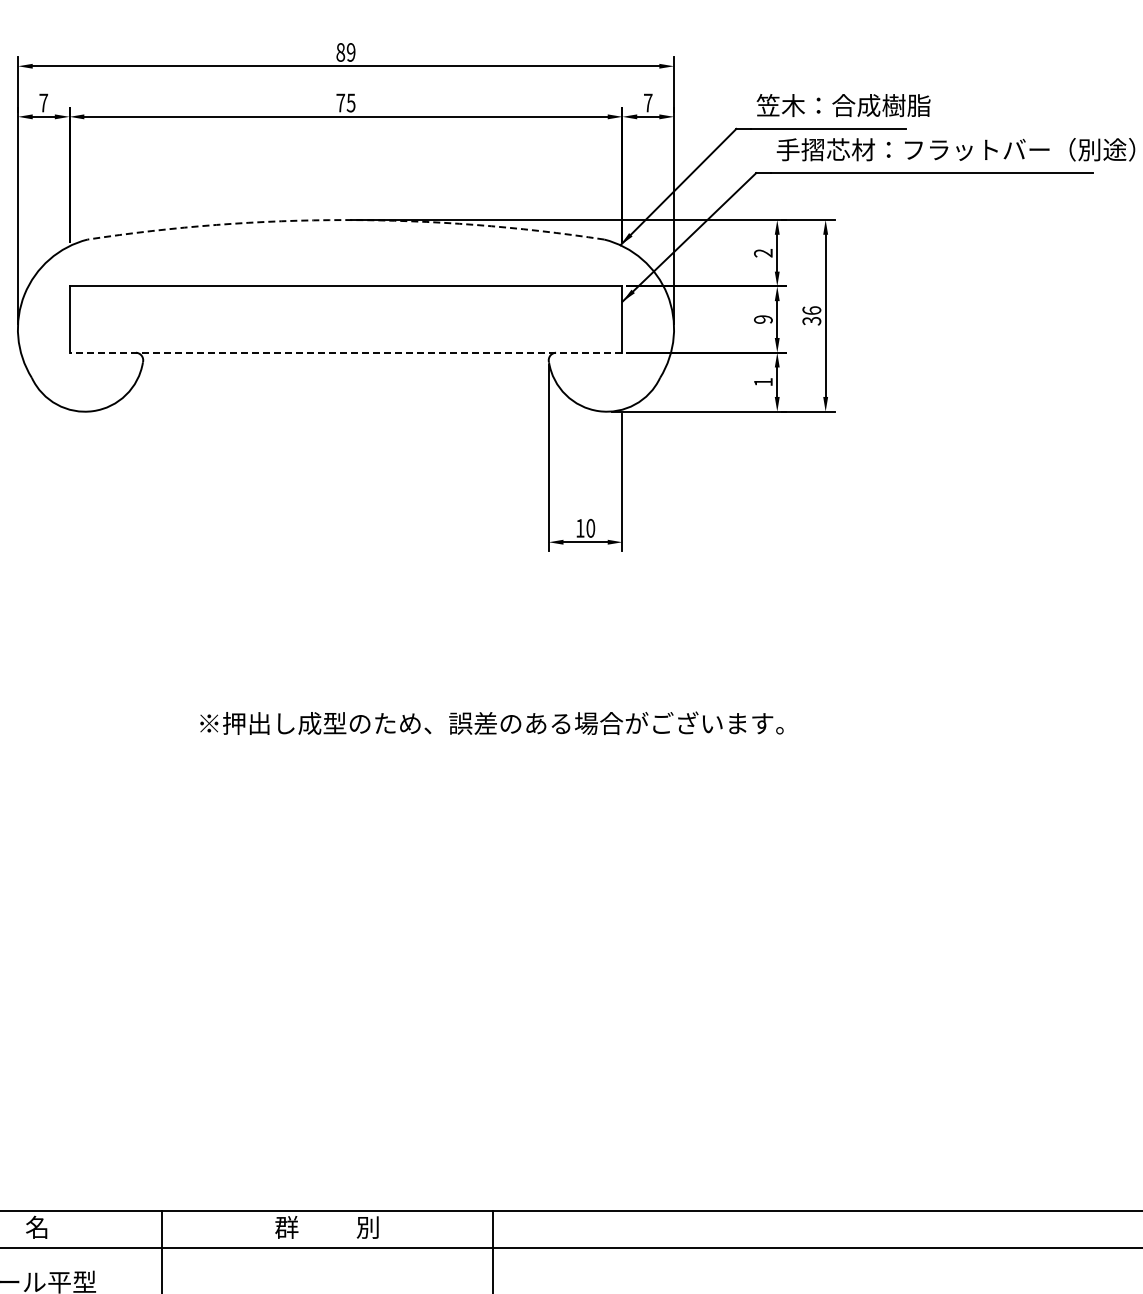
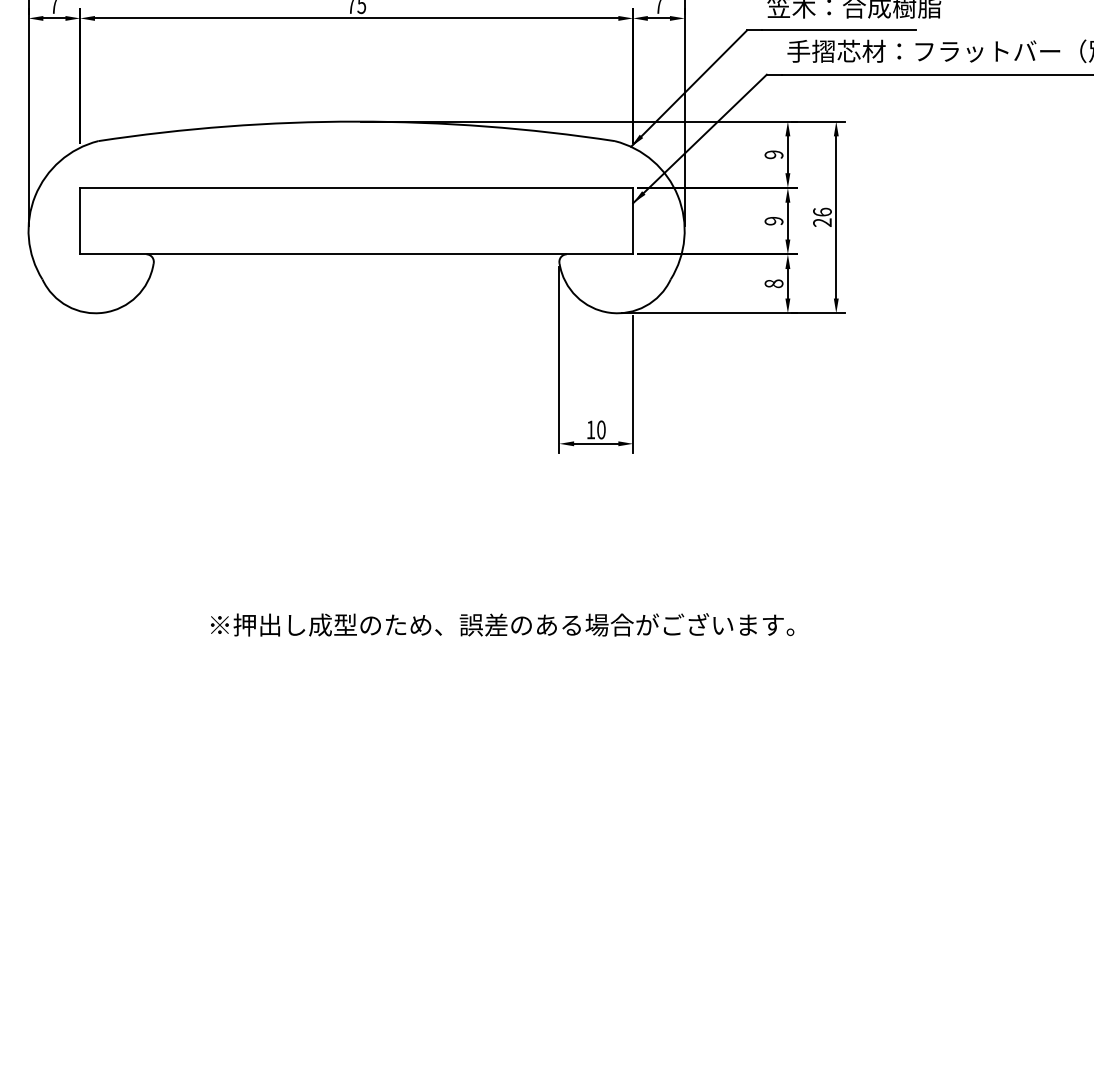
arc: (346, 220) -> (357, 122), dashed -> solid
text: (763, 253) -> (774, 155), 2 -> 9
text: (812, 320) -> (823, 222), 36 -> 26
line: (345, 352) -> (356, 254), dashed -> solid
text: (763, 381) -> (774, 283), 1 -> 8

